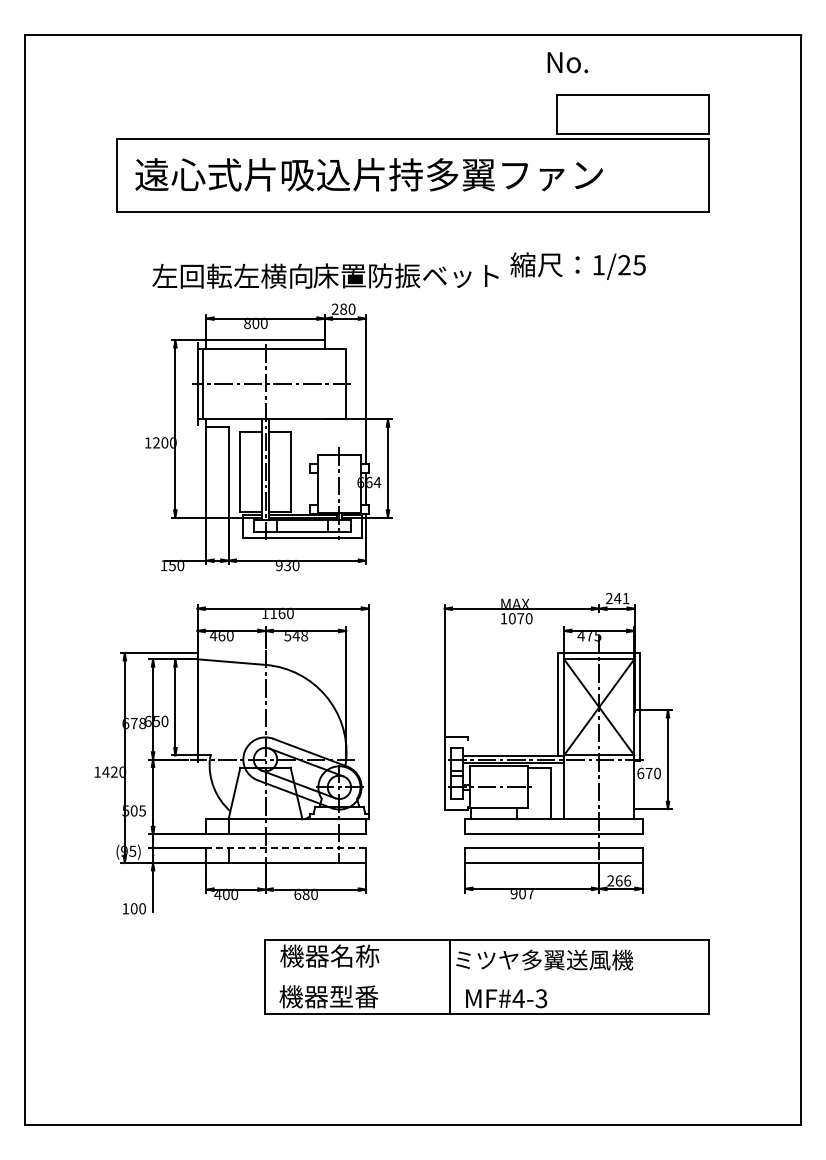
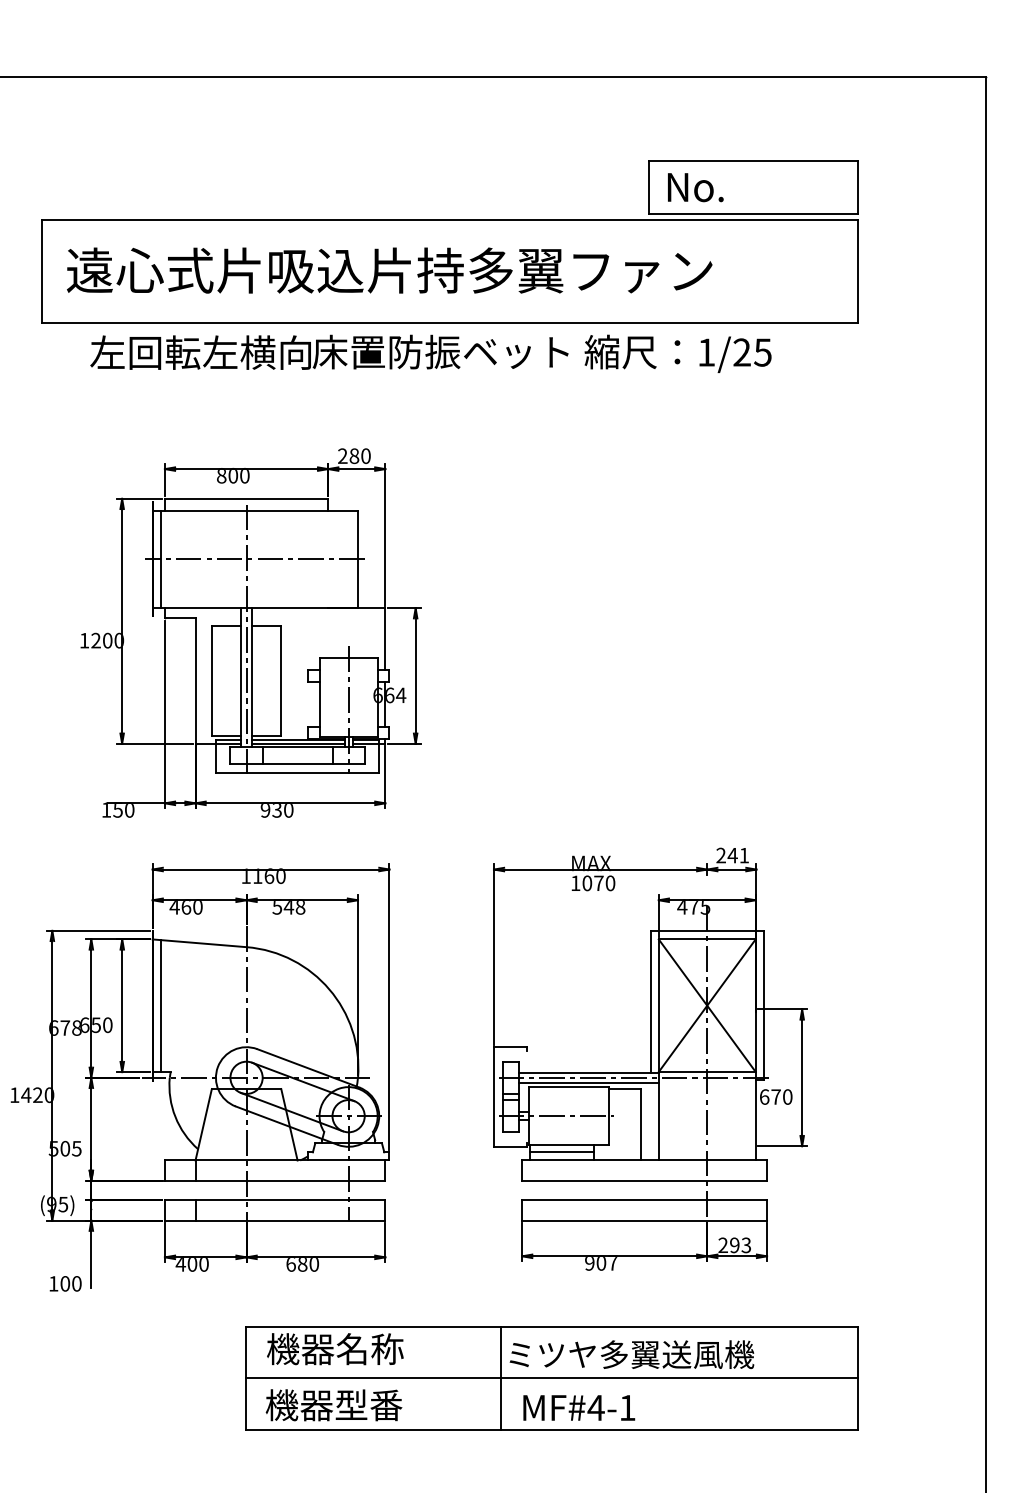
text: (567, 62) -> (695, 187), moved
text: (577, 265) -> (677, 352), moved
text: (325, 275) -> (329, 351), moved
line: (203, 707) -> (160, 1005), added
line: (493, 813) -> (561, 1152), added
line: (286, 848) -> (275, 1200), dashed -> solid
text: (623, 880) -> (740, 1244), 266 -> 293
line: (486, 977) -> (551, 1378), added
text: (541, 998) -> (627, 1407), MF#4-3 -> MF#4-1

